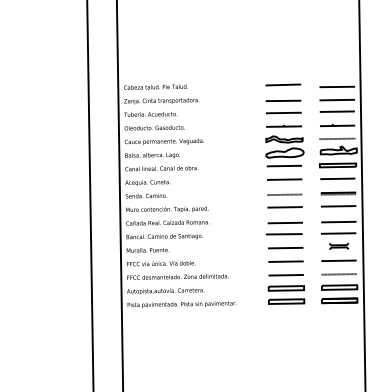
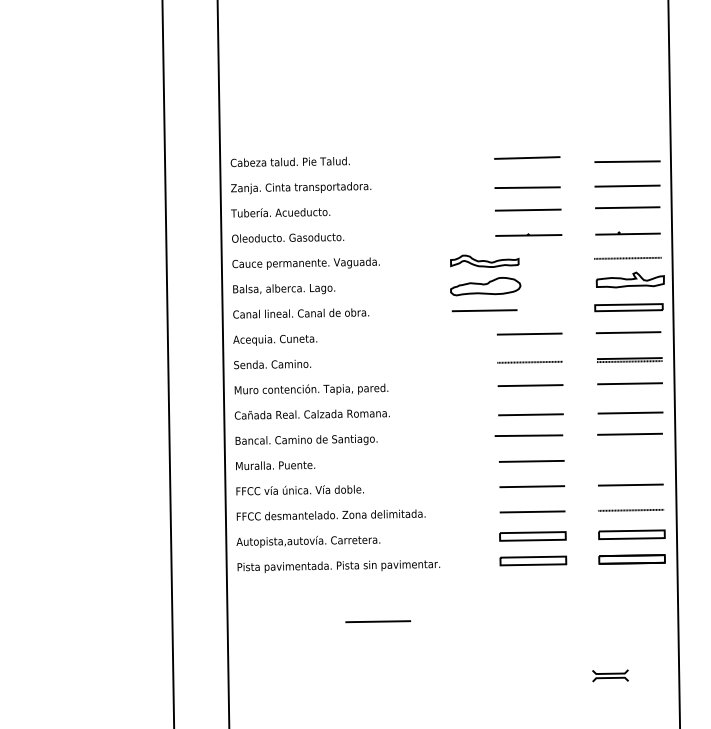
part: (284, 151) -> (484, 283), moved
part: (339, 245) -> (611, 674), moved
line: (202, 334) -> (376, 622), added

